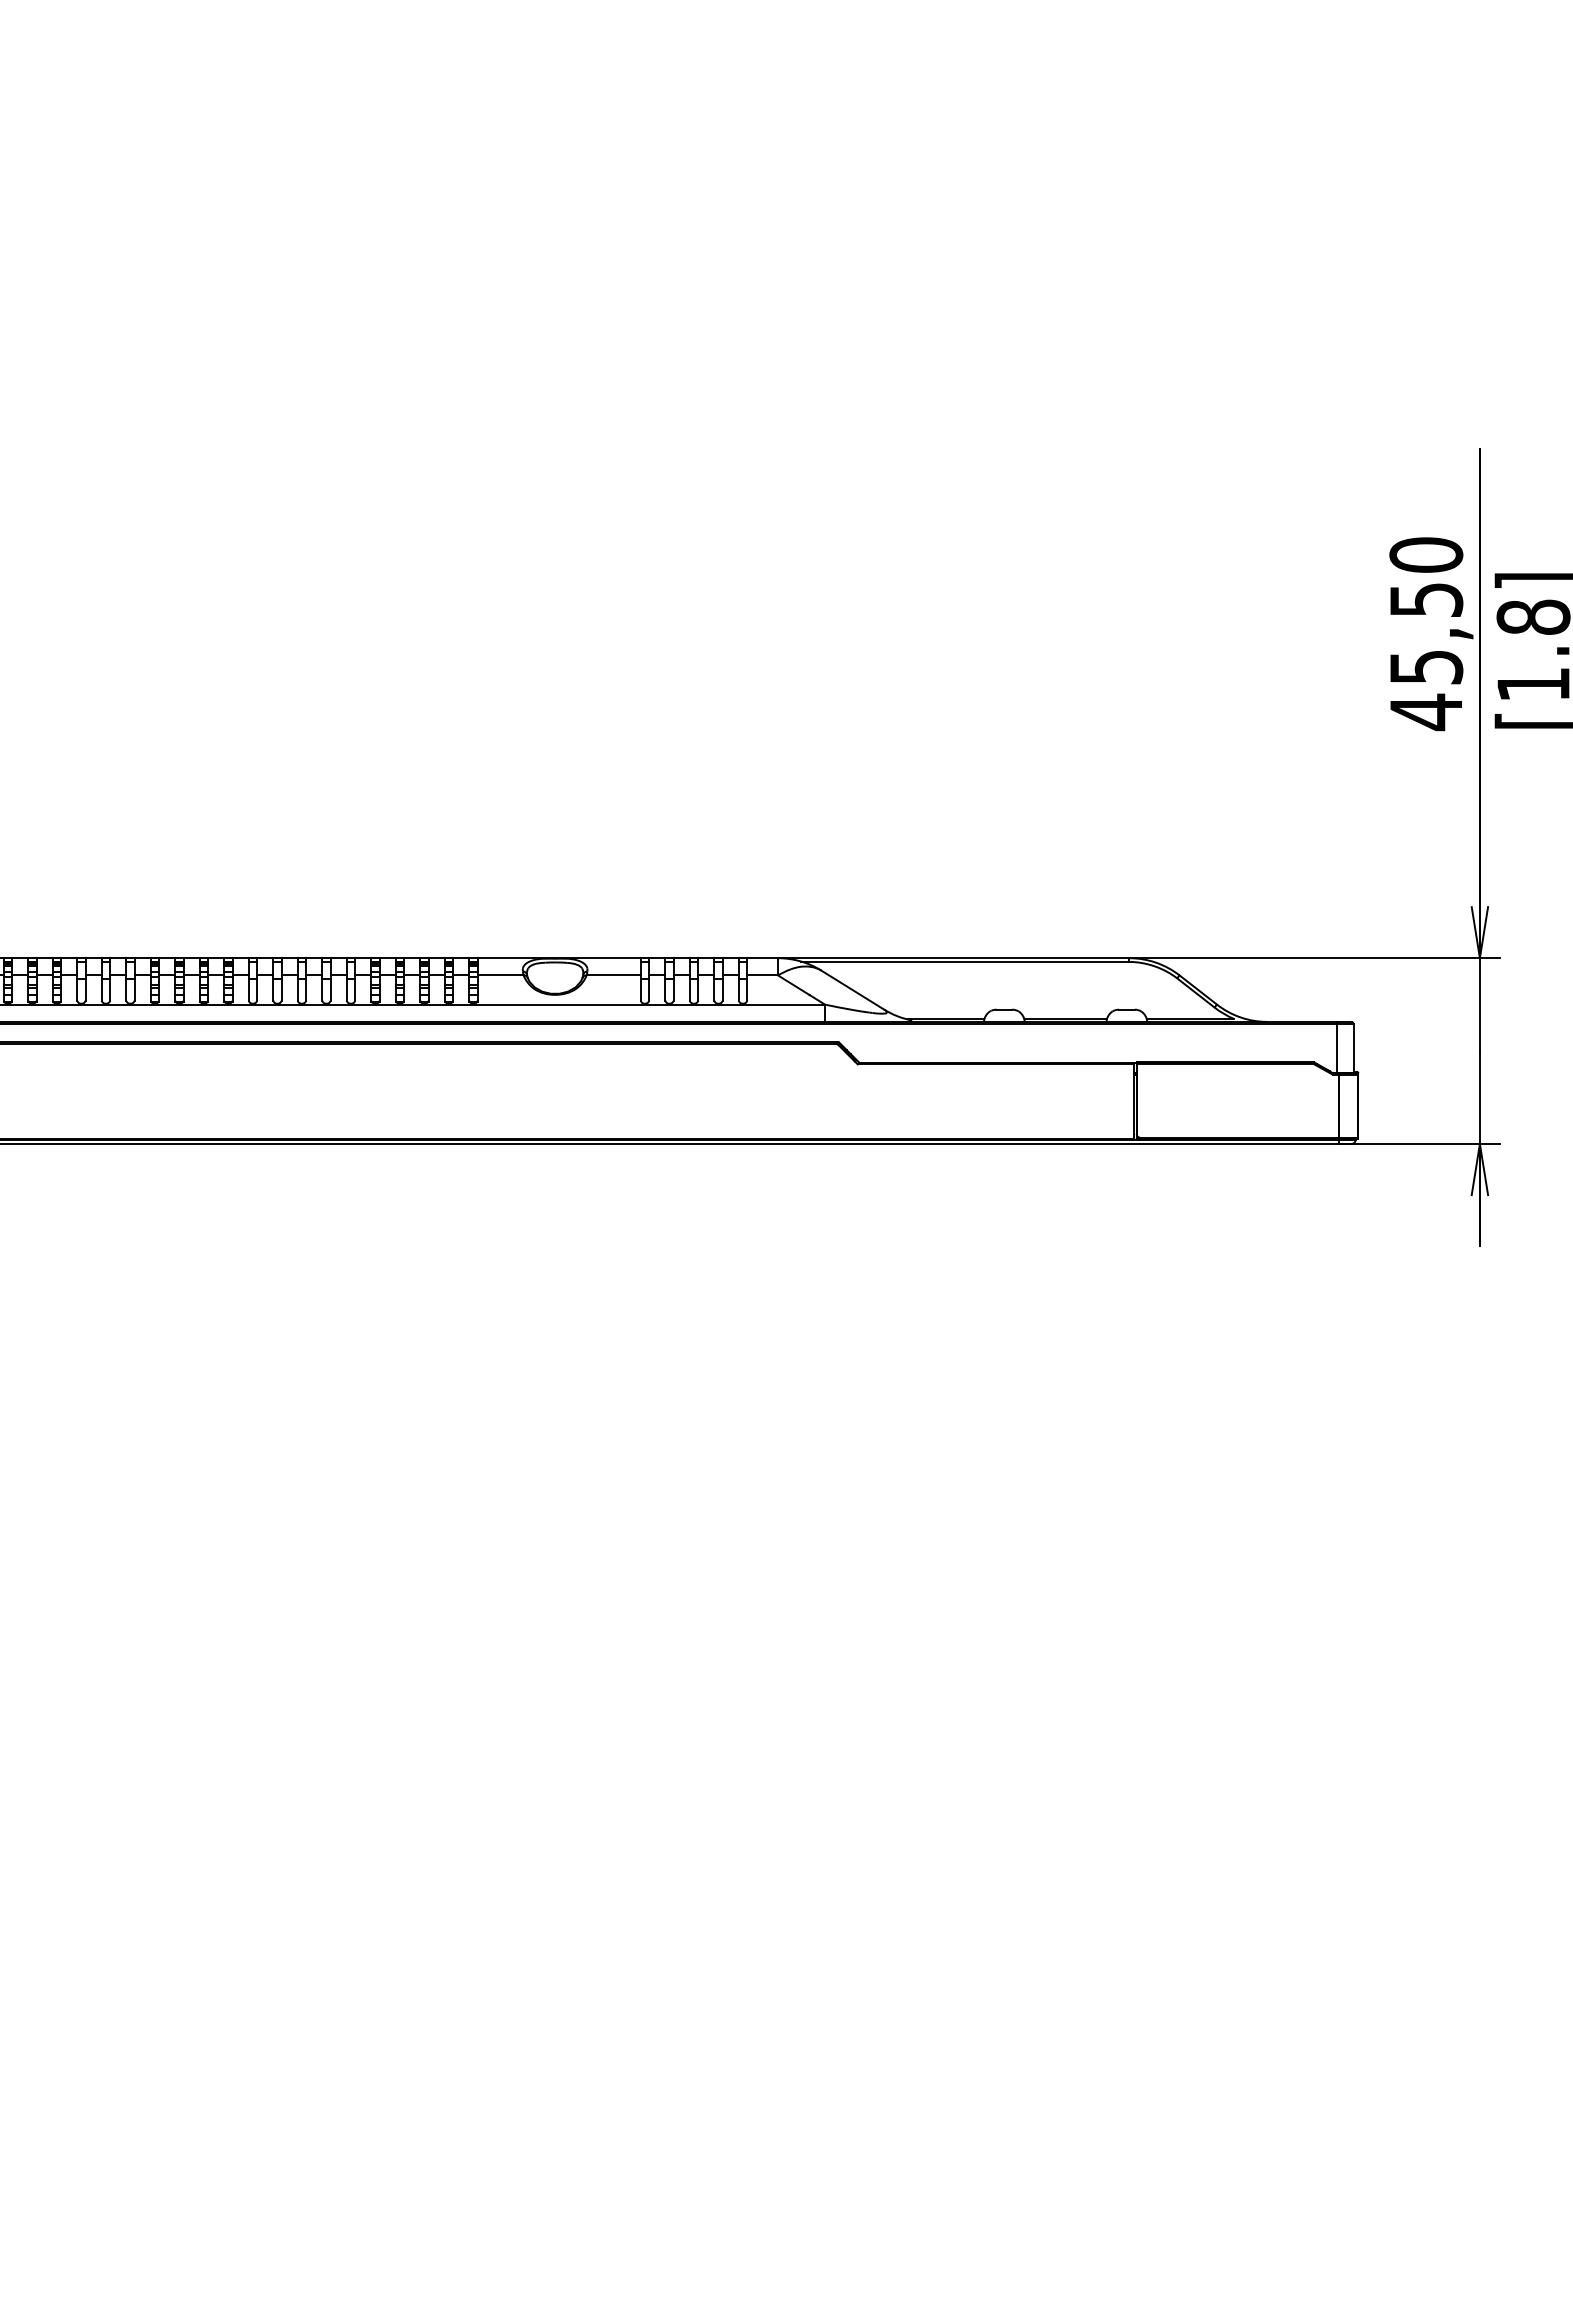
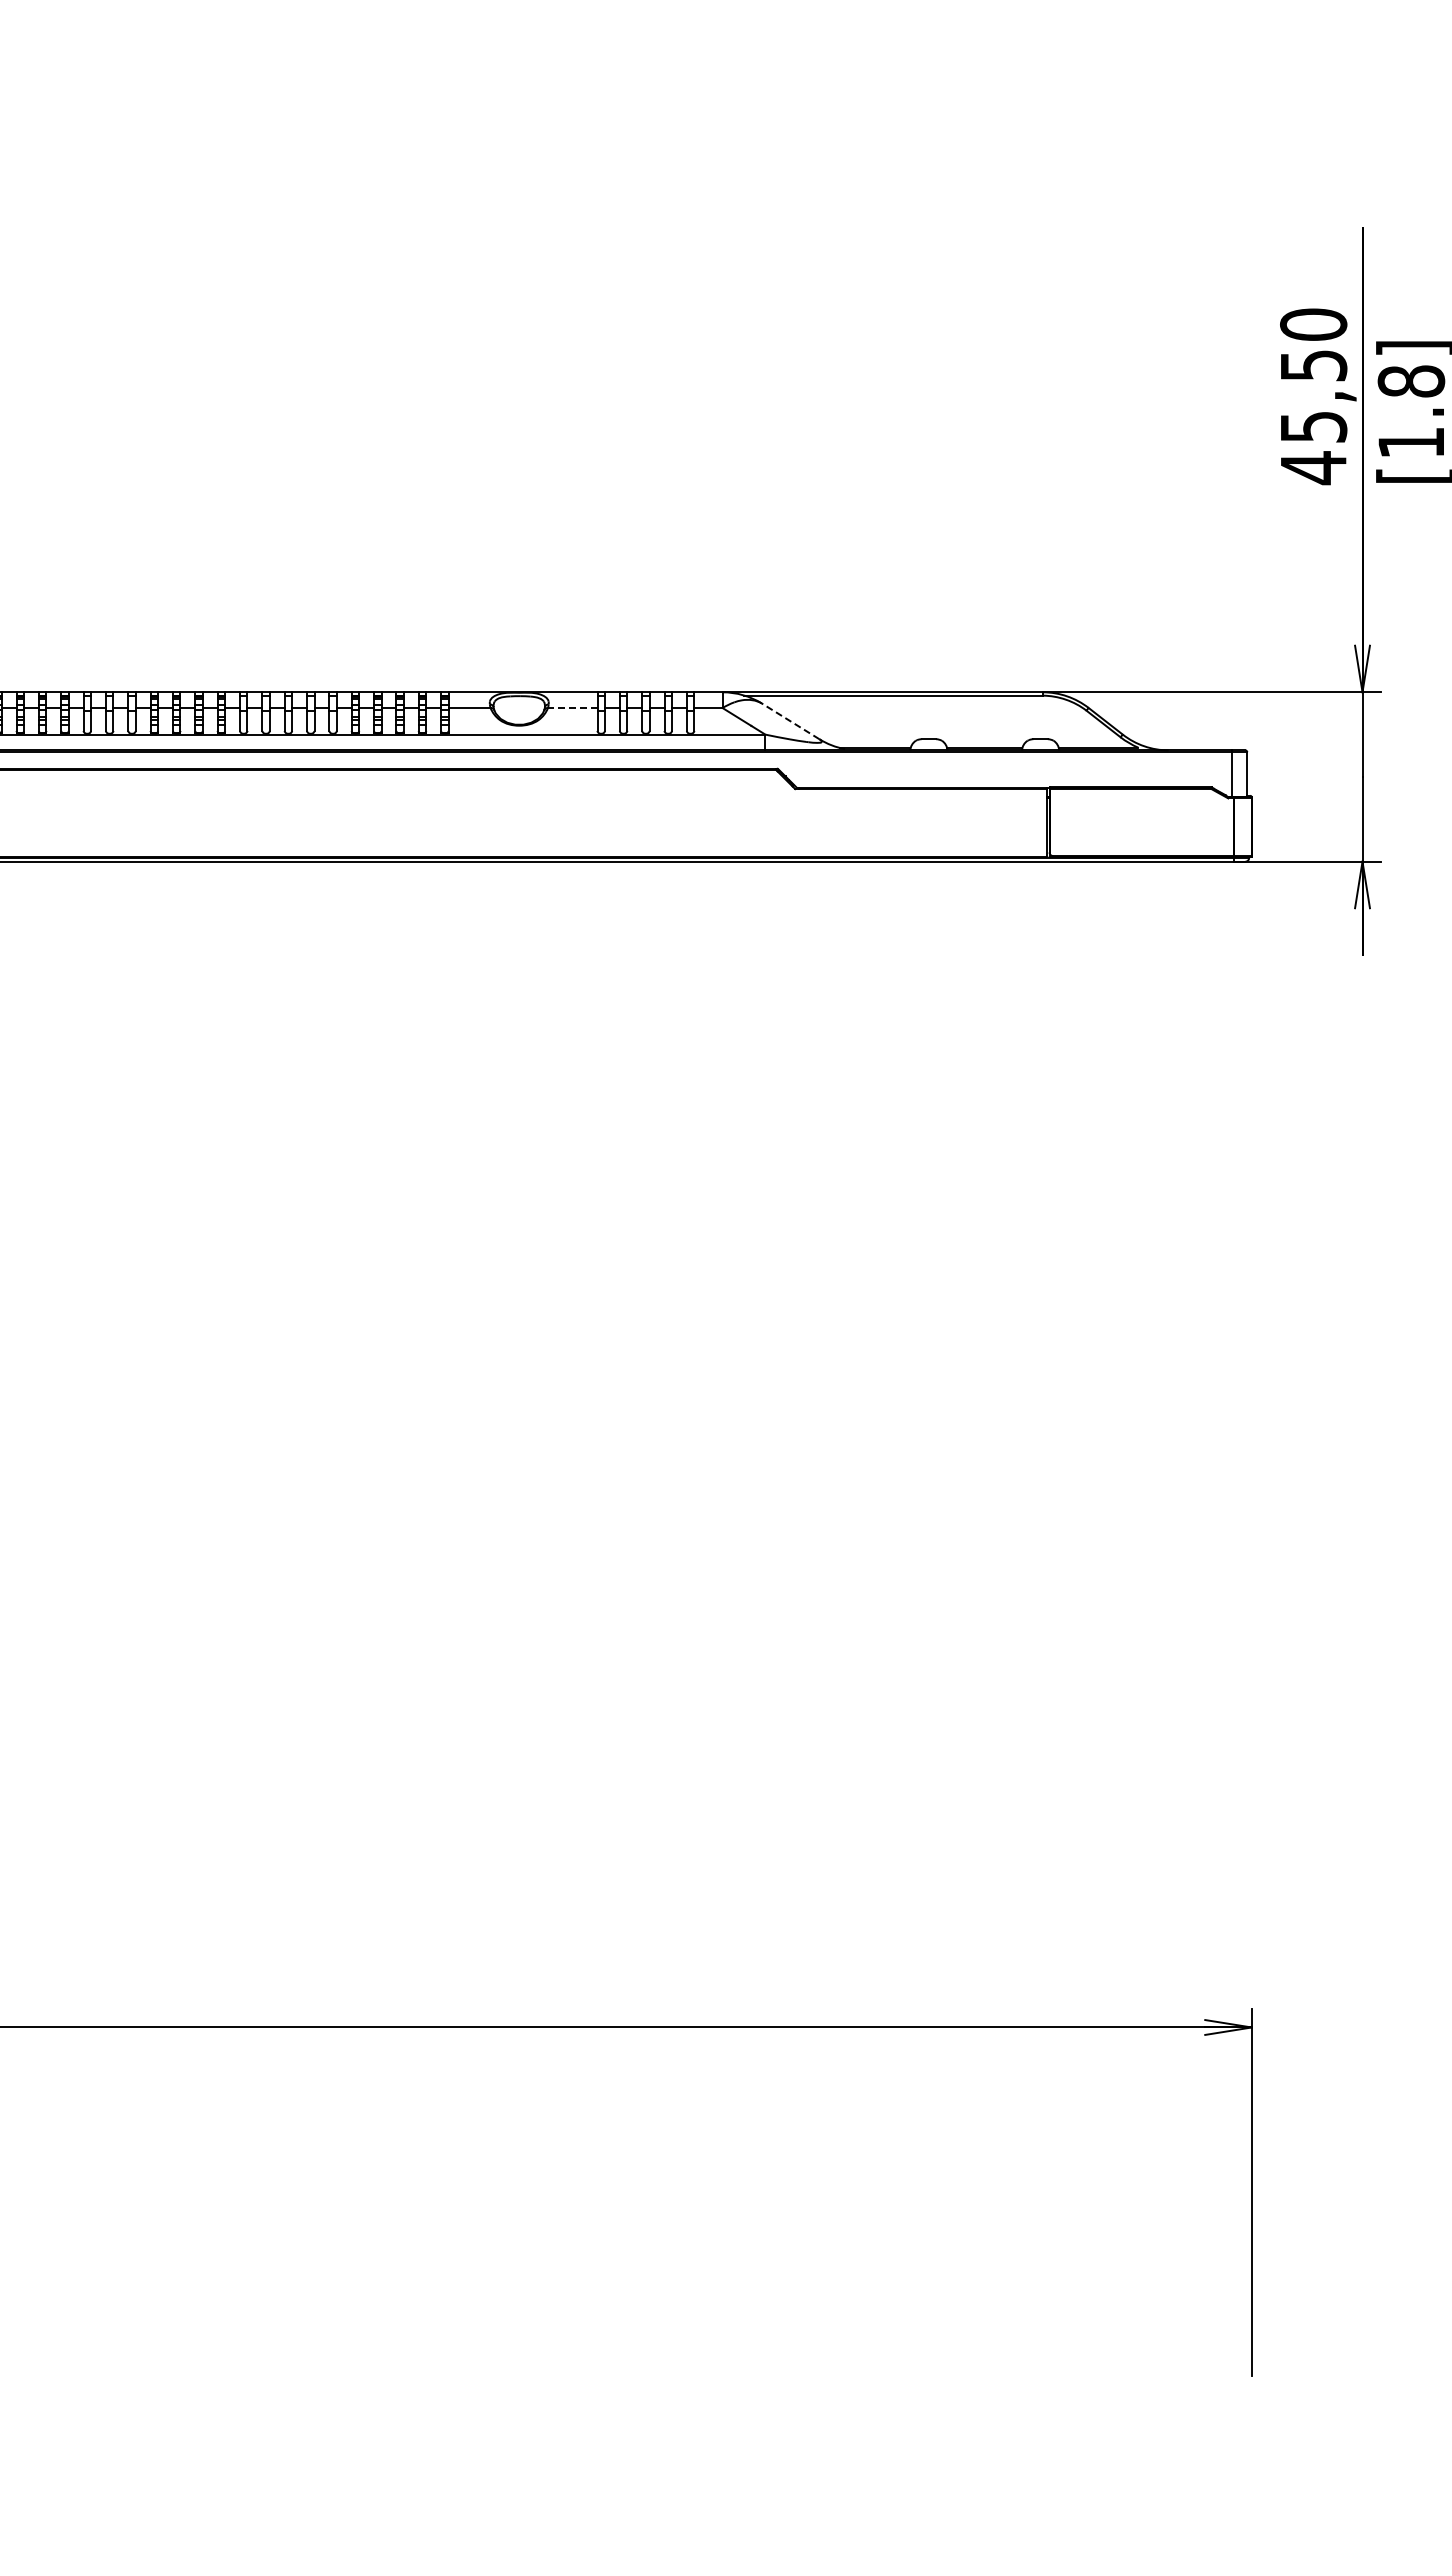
line: (613, 975) -> (572, 708), solid -> dashed
line: (852, 990) -> (790, 721), solid -> dashed

